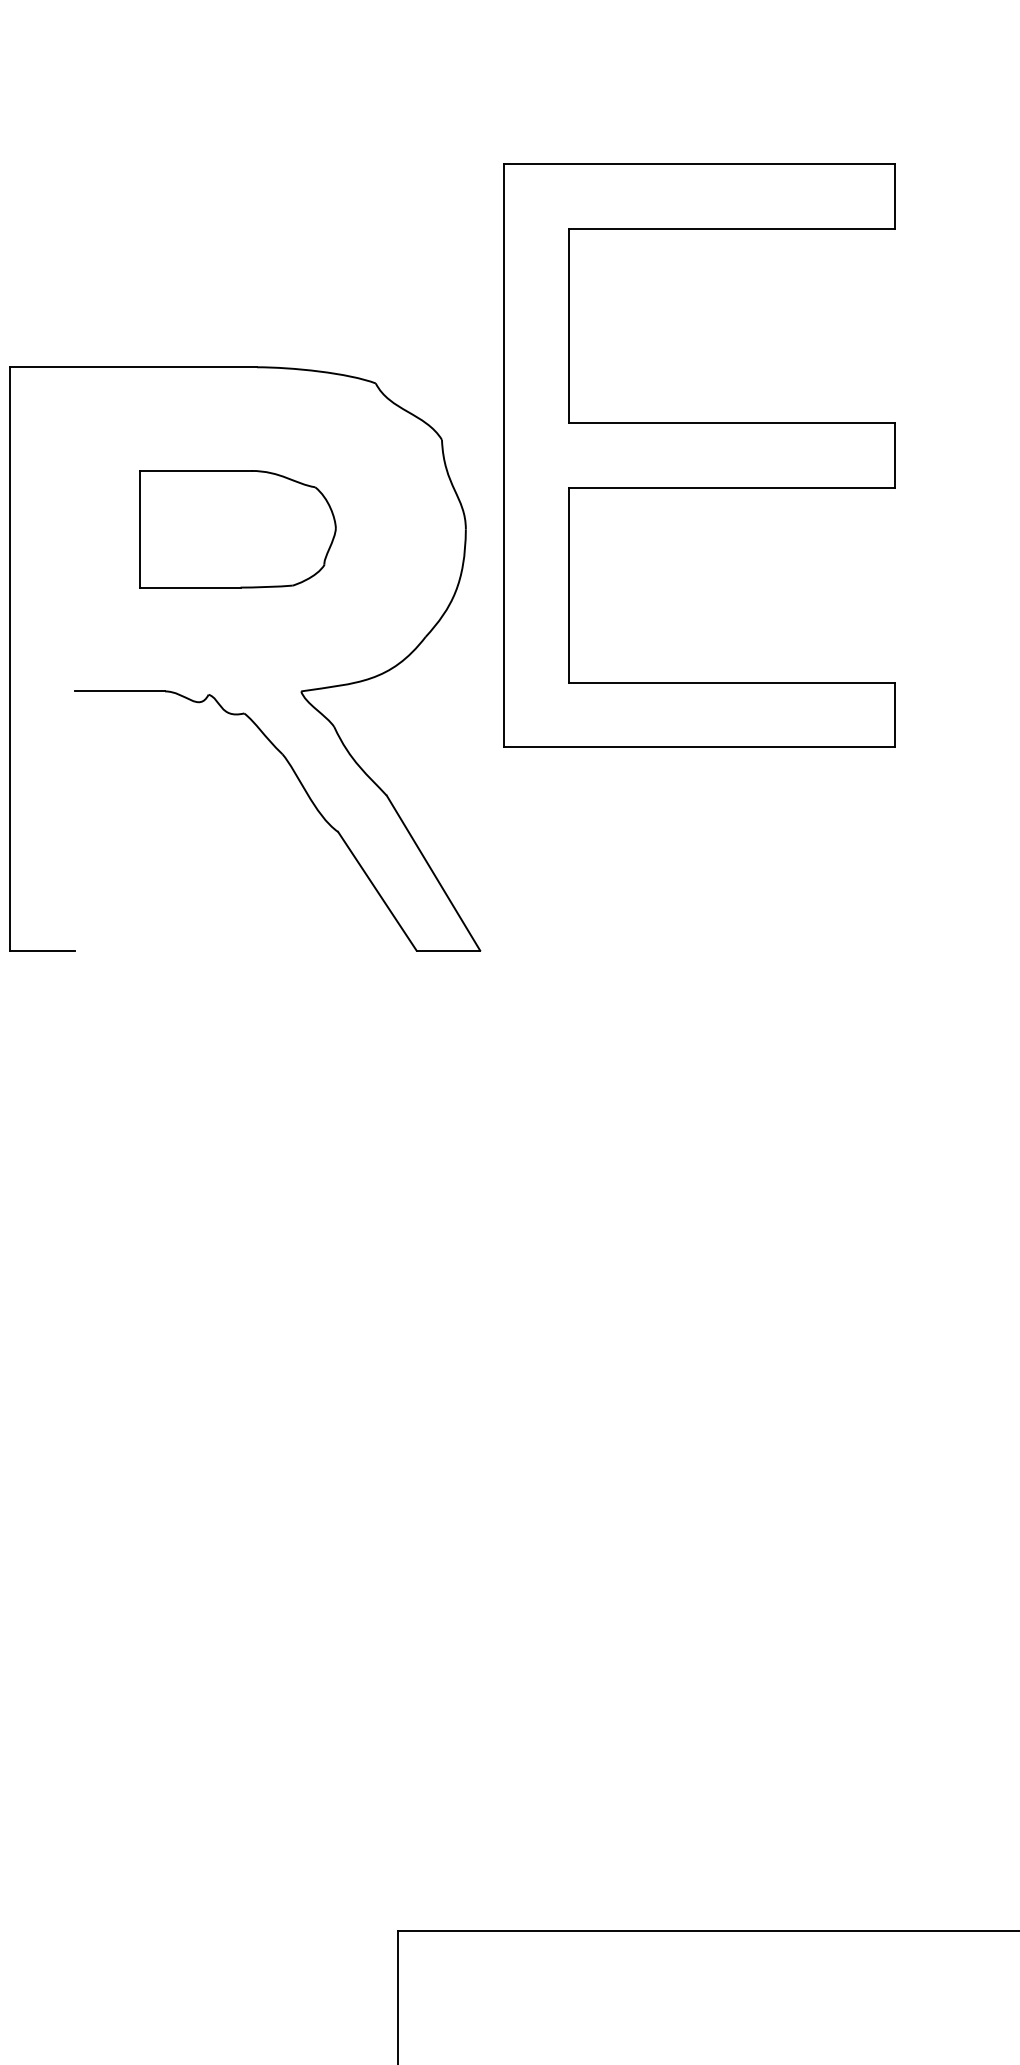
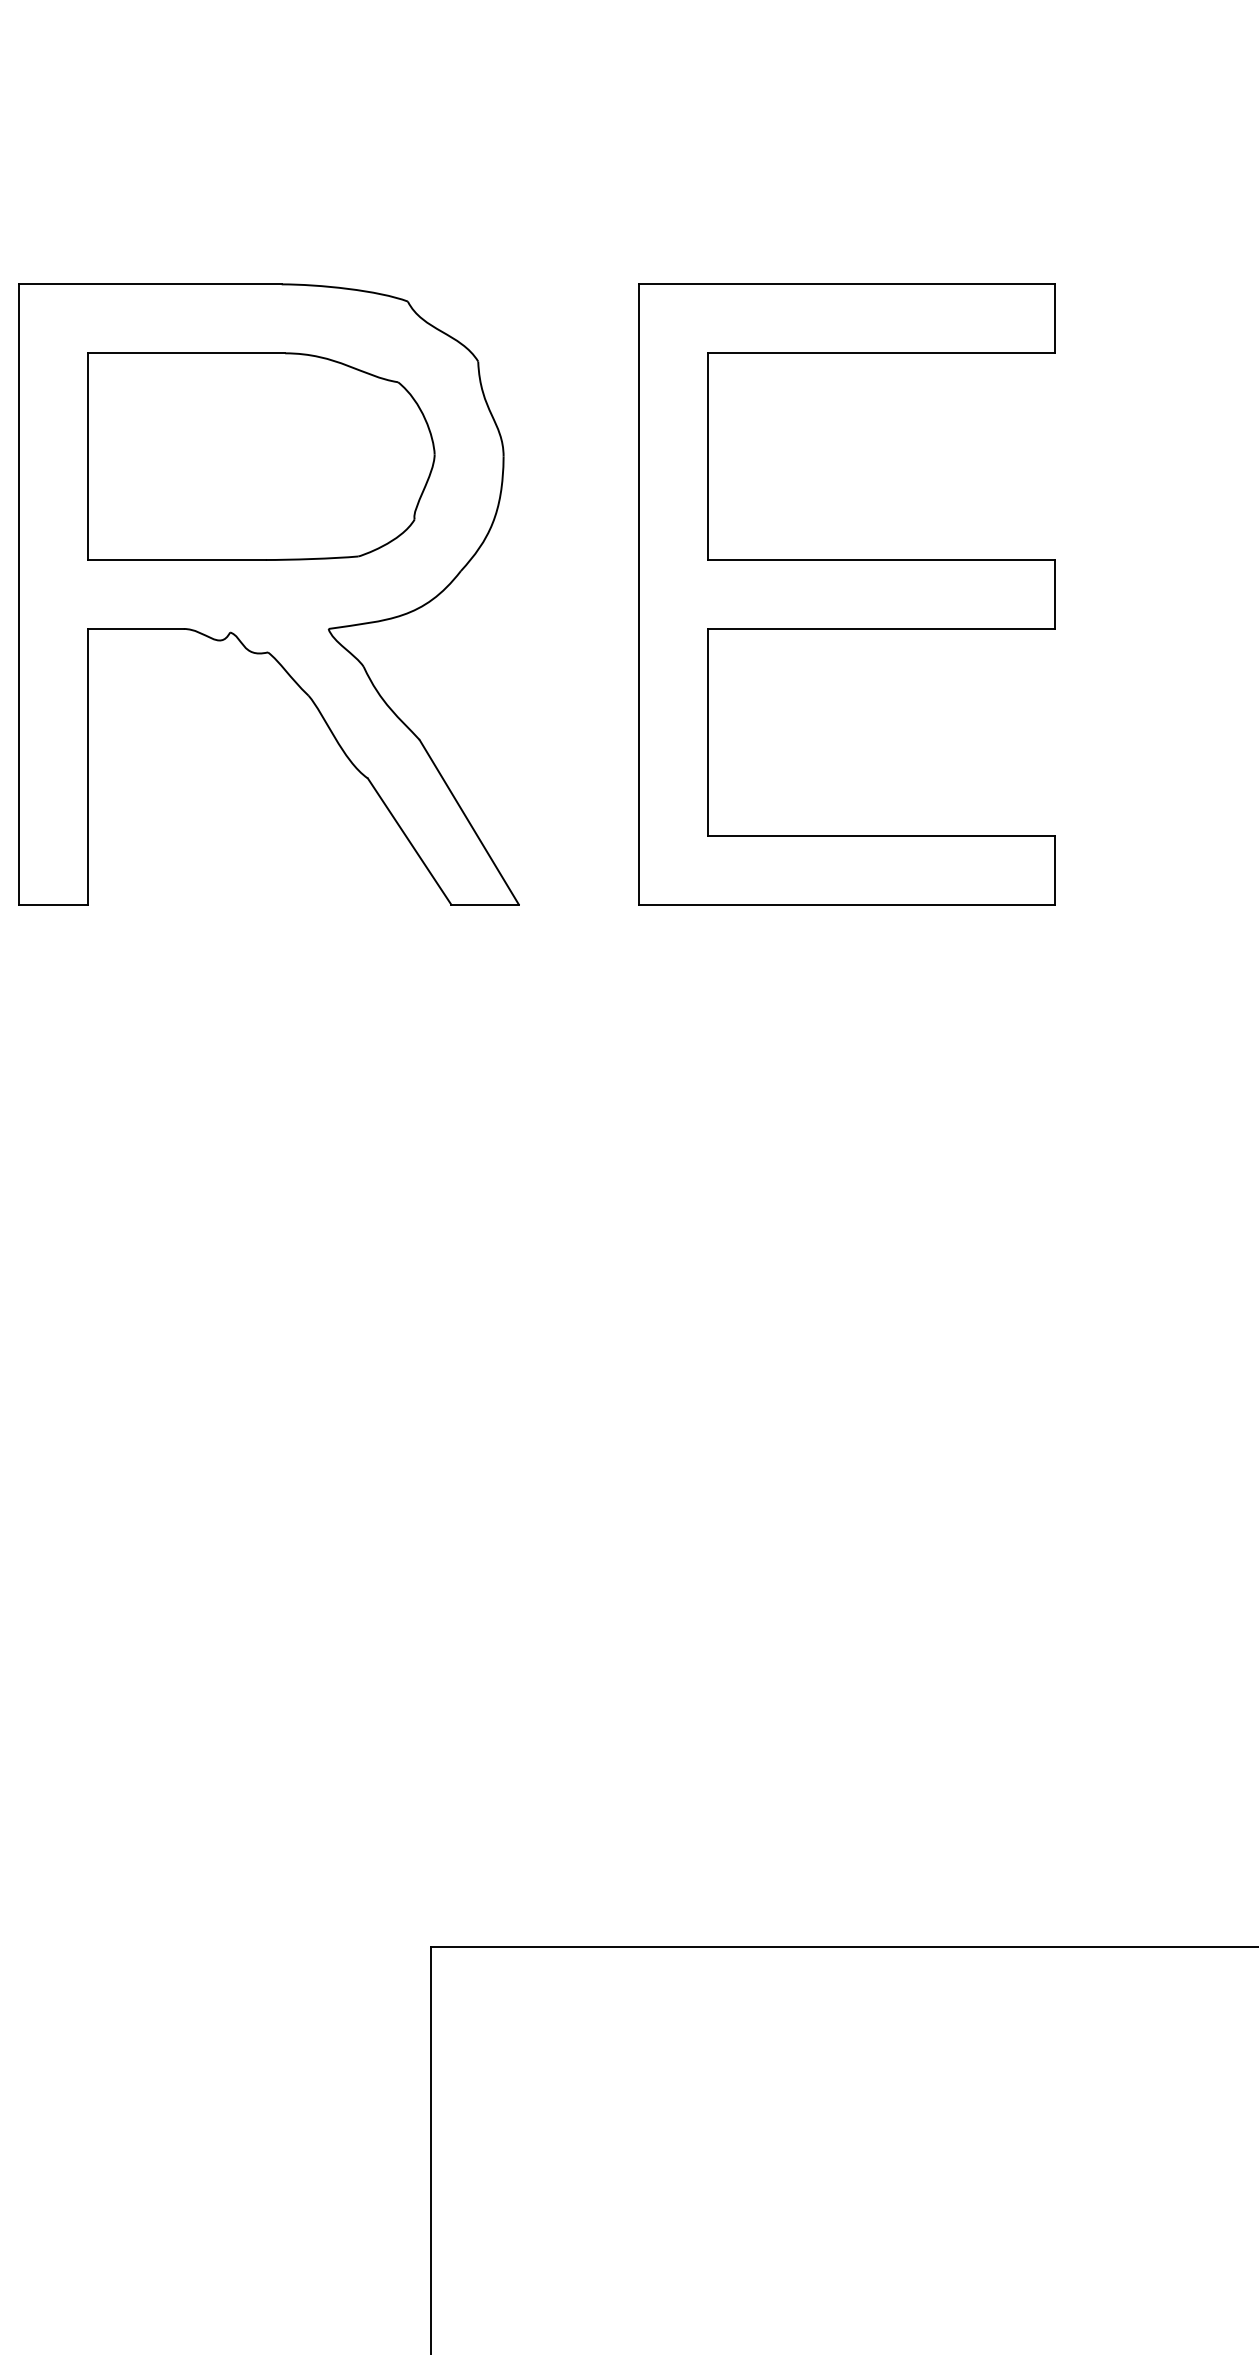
part: (699, 455) -> (846, 594), moved
part: (238, 529) -> (261, 456), size x1.67
line: (75, 820) -> (88, 766), added

